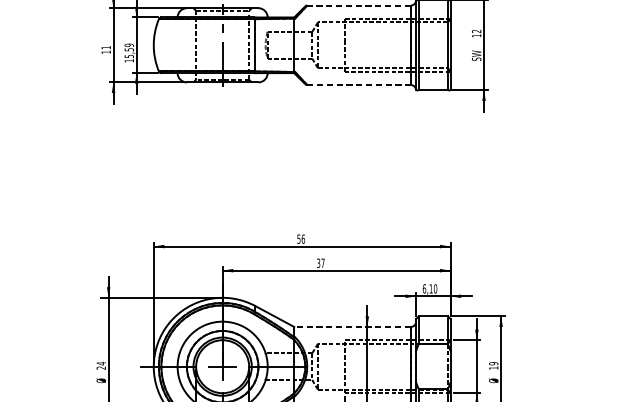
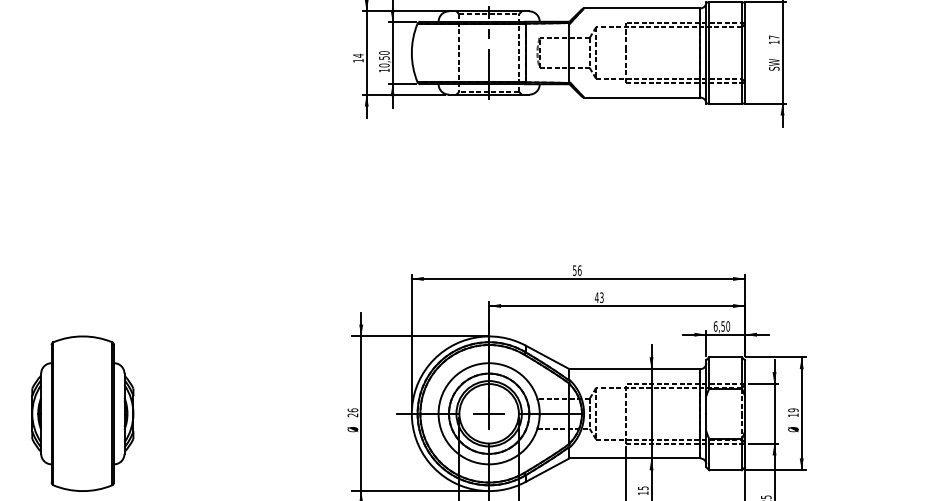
line: (358, 5) -> (641, 8), dashed -> solid
text: (476, 31) -> (774, 37), 12 -> 17
text: (106, 47) -> (358, 55), 11 -> 14
text: (129, 51) -> (384, 59), 15,59 -> 10,50
line: (359, 84) -> (642, 97), dashed -> solid
text: (320, 263) -> (598, 297), 37 -> 43
text: (430, 288) -> (722, 326), 6,10 -> 6,50
line: (352, 327) -> (634, 369), dashed -> solid
text: (100, 363) -> (352, 410), 24 -> 26

